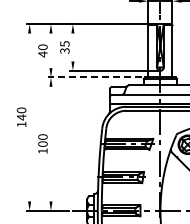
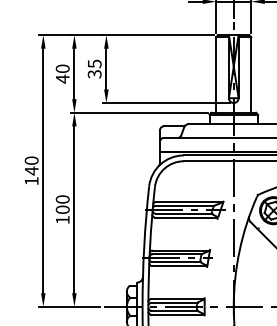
line: (72, 47) -> (105, 69), added
line: (50, 50) -> (73, 73), added
line: (94, 77) -> (137, 112), dashed -> solid
line: (29, 117) -> (43, 171), added
line: (50, 143) -> (73, 208), added

